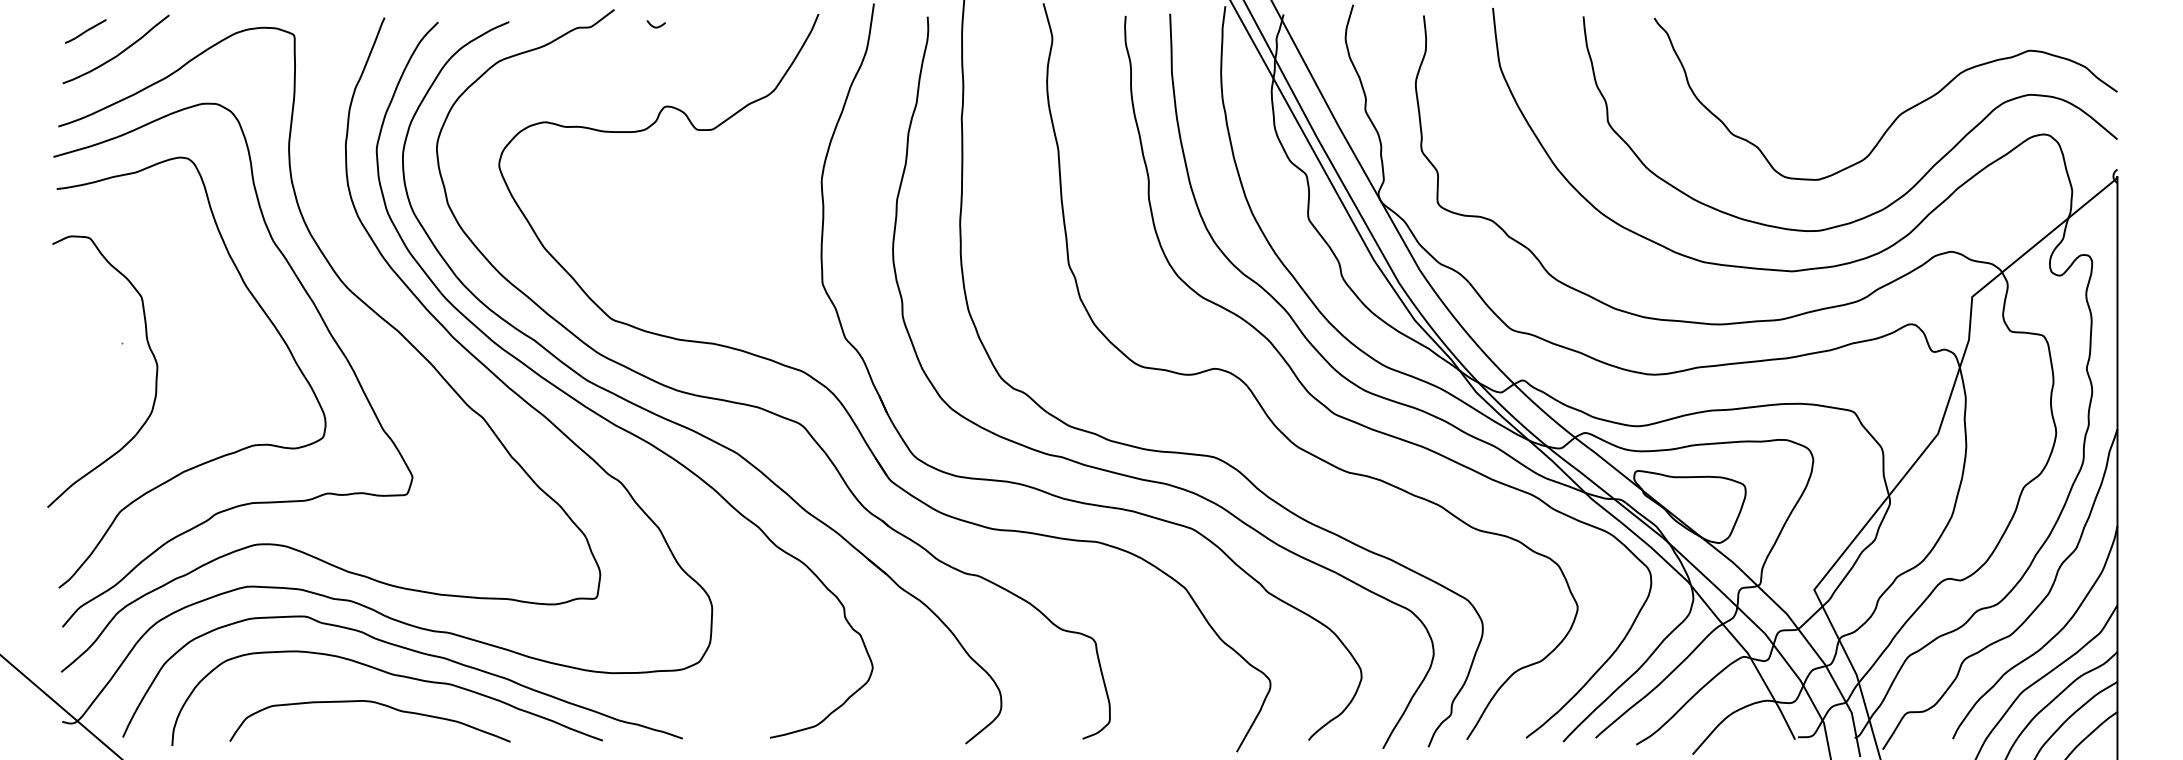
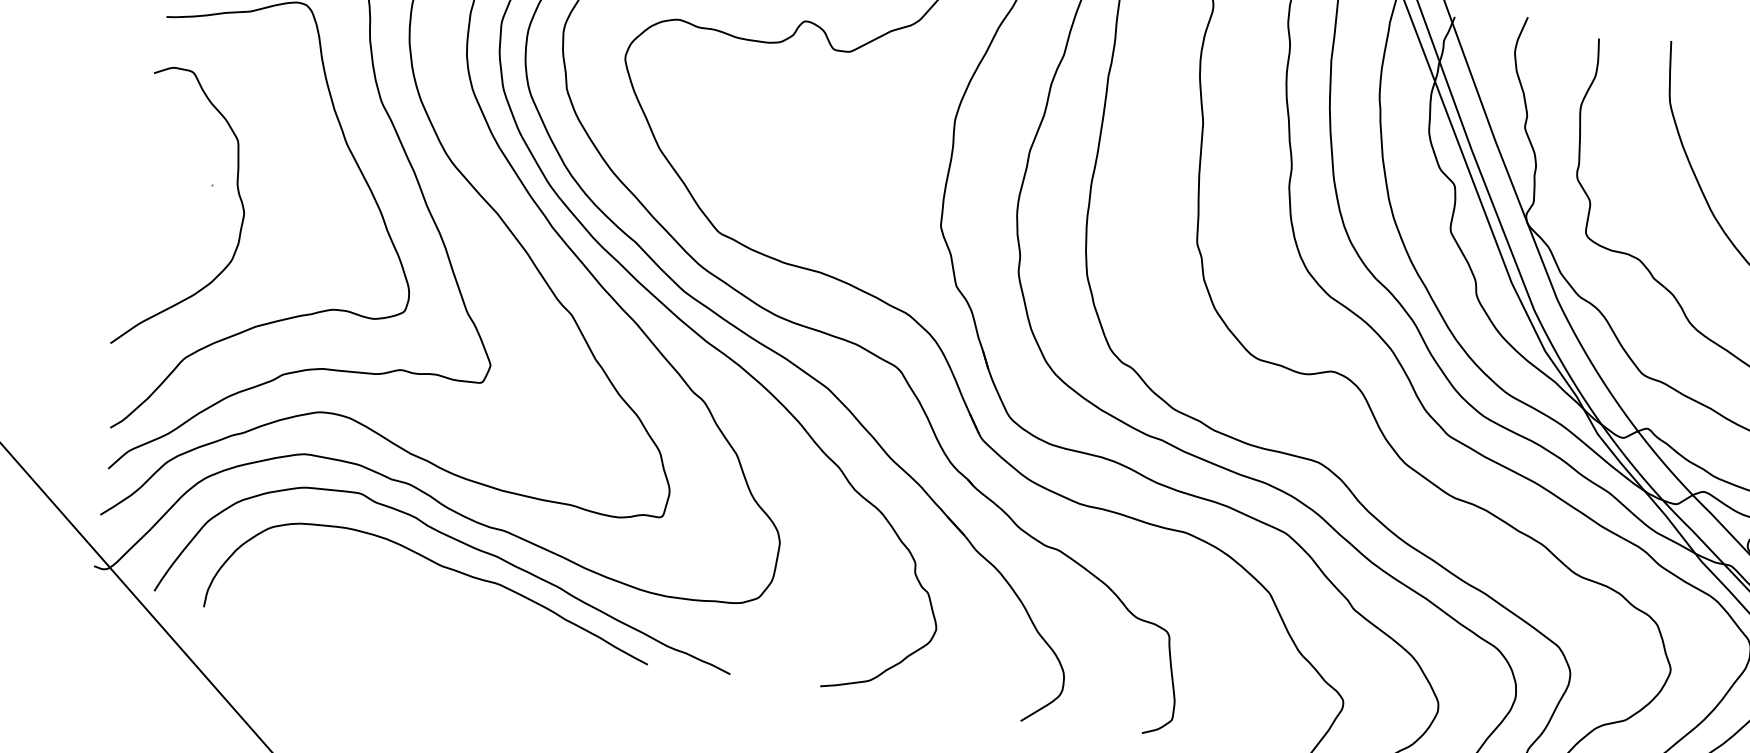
curve: (374, 703) -> (418, 593), removed

